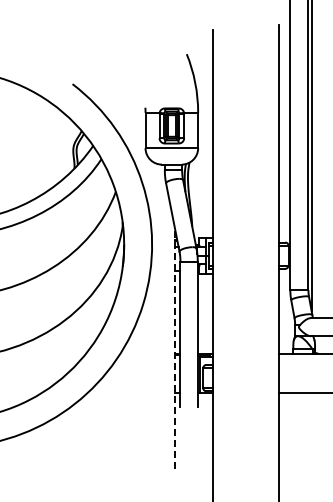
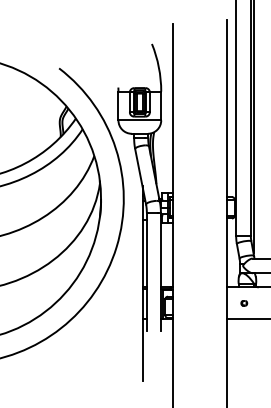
line: (175, 349) -> (142, 284), dashed -> solid
part: (299, 373) -> (243, 303), added

